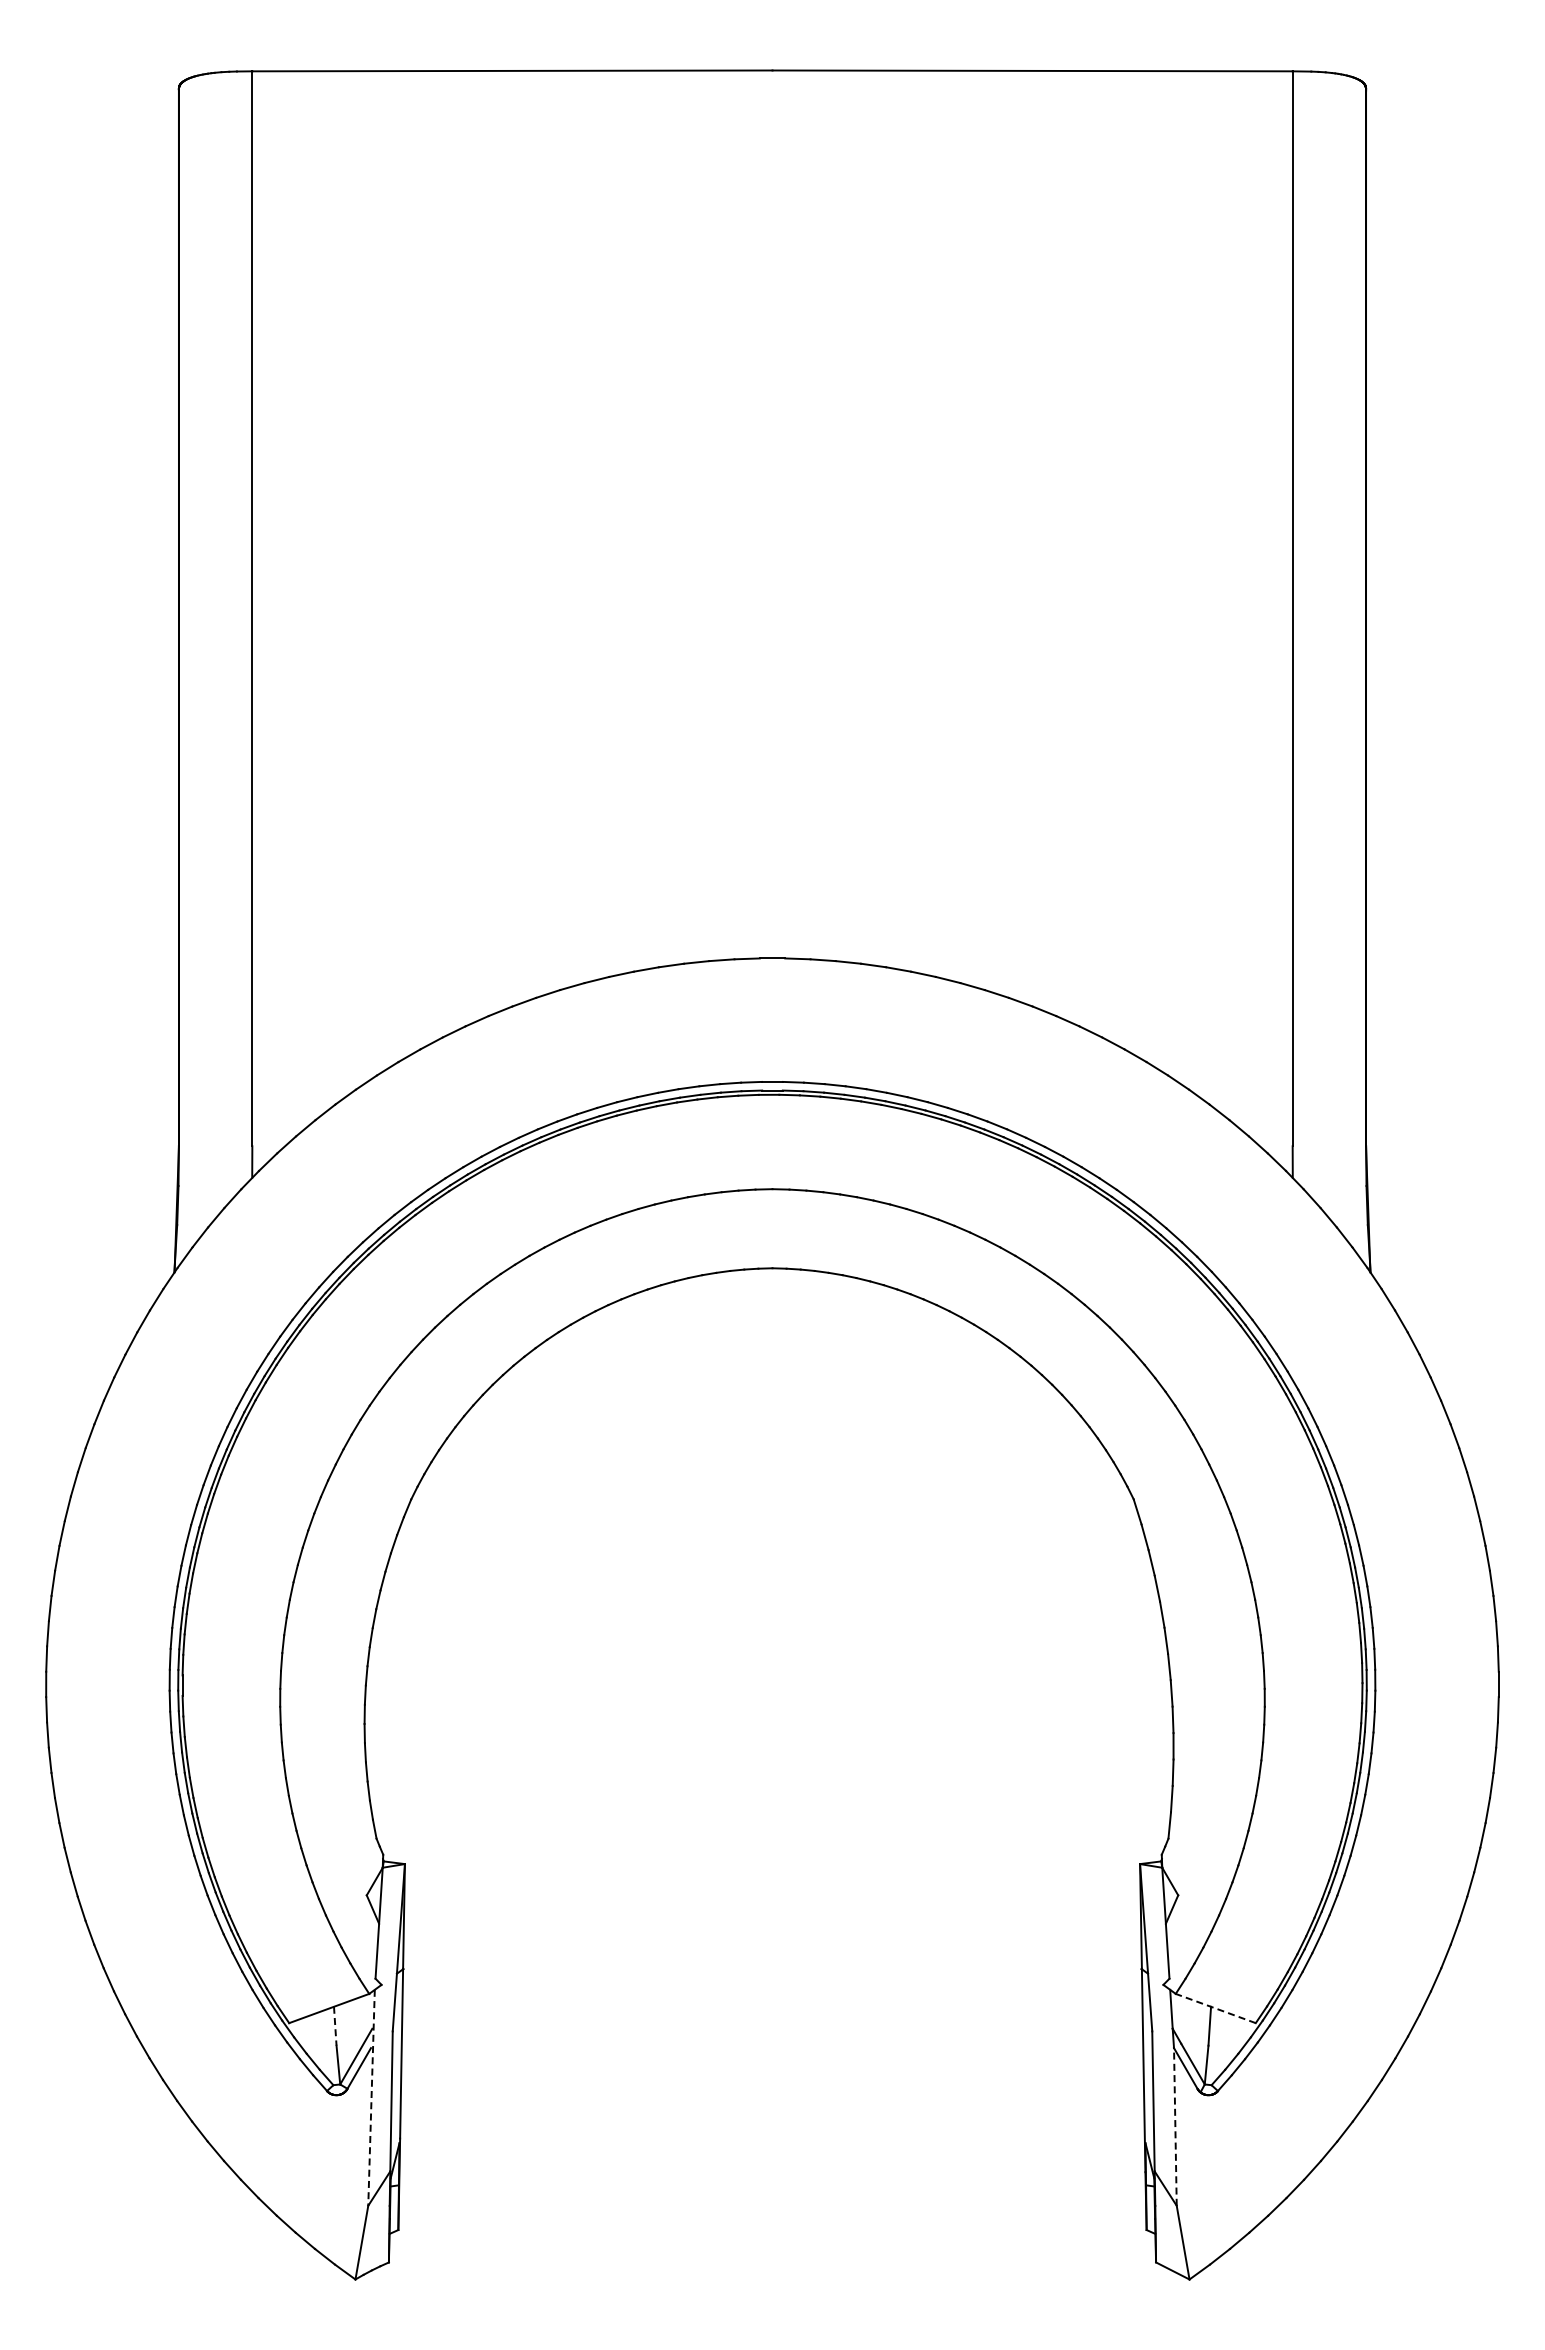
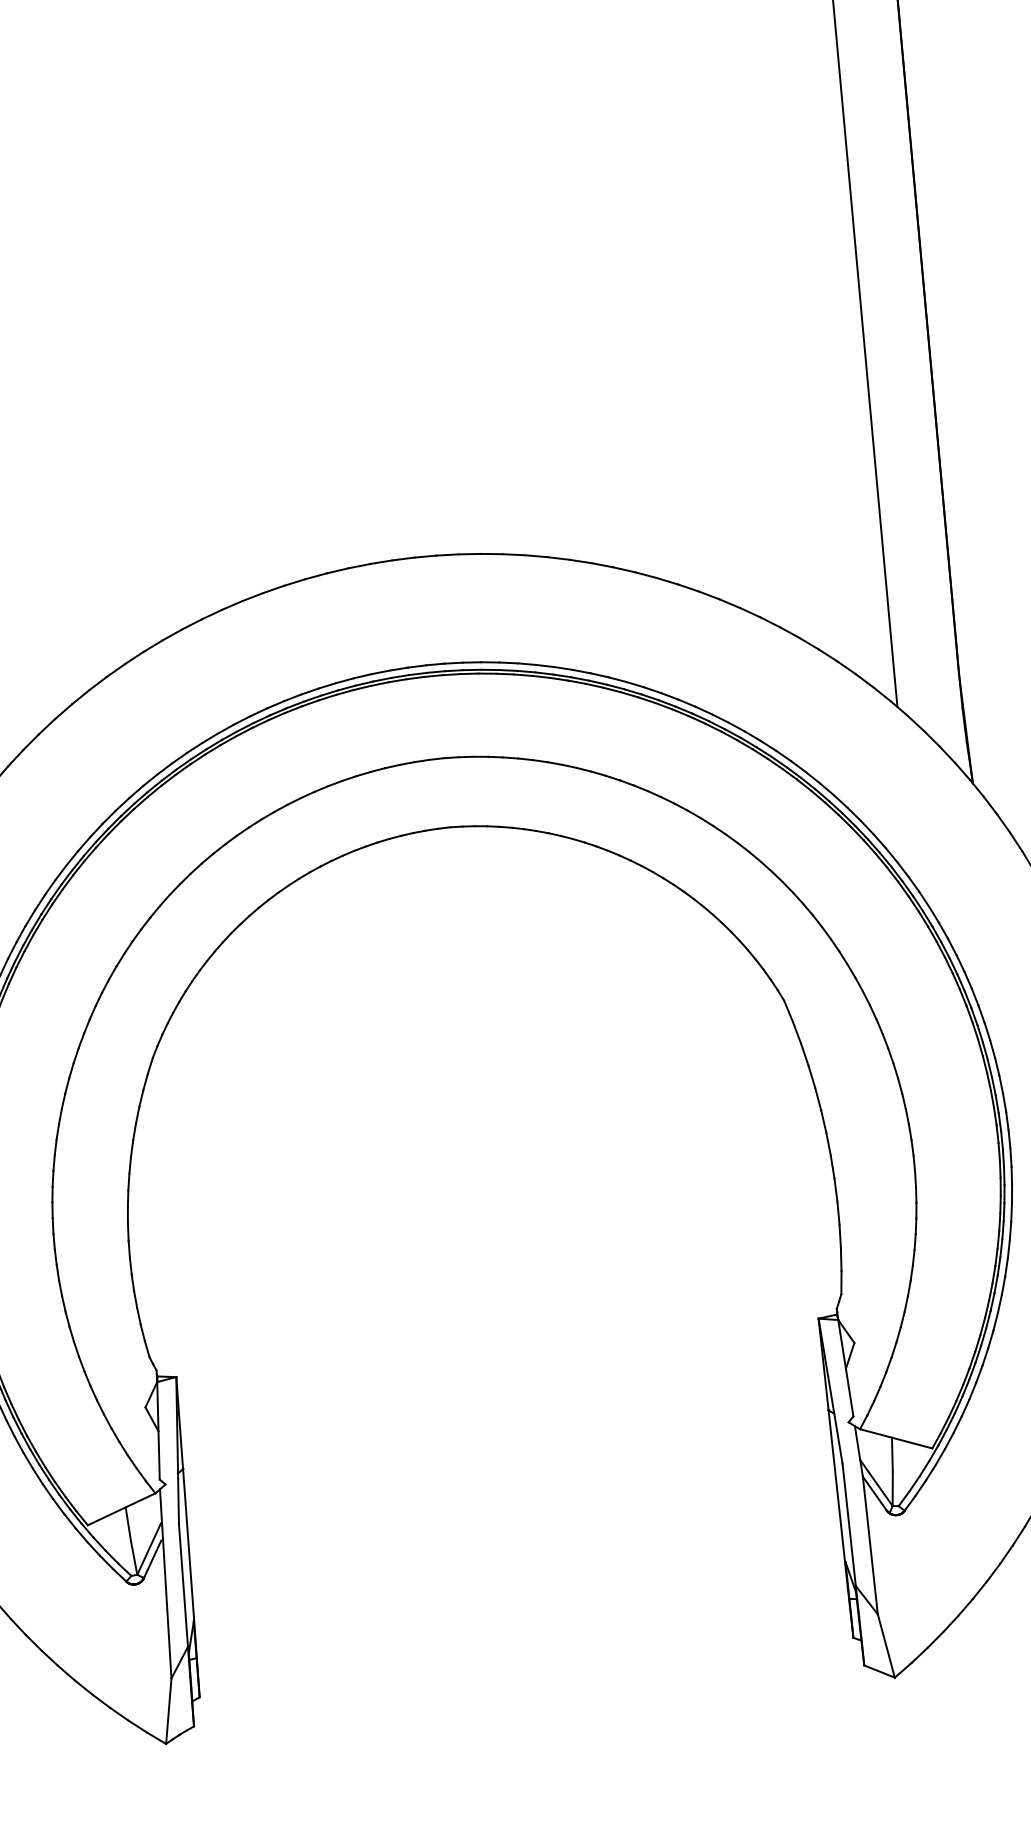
line: (1215, 2008) -> (895, 1438), dashed -> solid
line: (335, 2026) -> (128, 1524), dashed -> solid
line: (371, 2098) -> (165, 1584), dashed -> solid
line: (1175, 2126) -> (870, 1545), dashed -> solid

